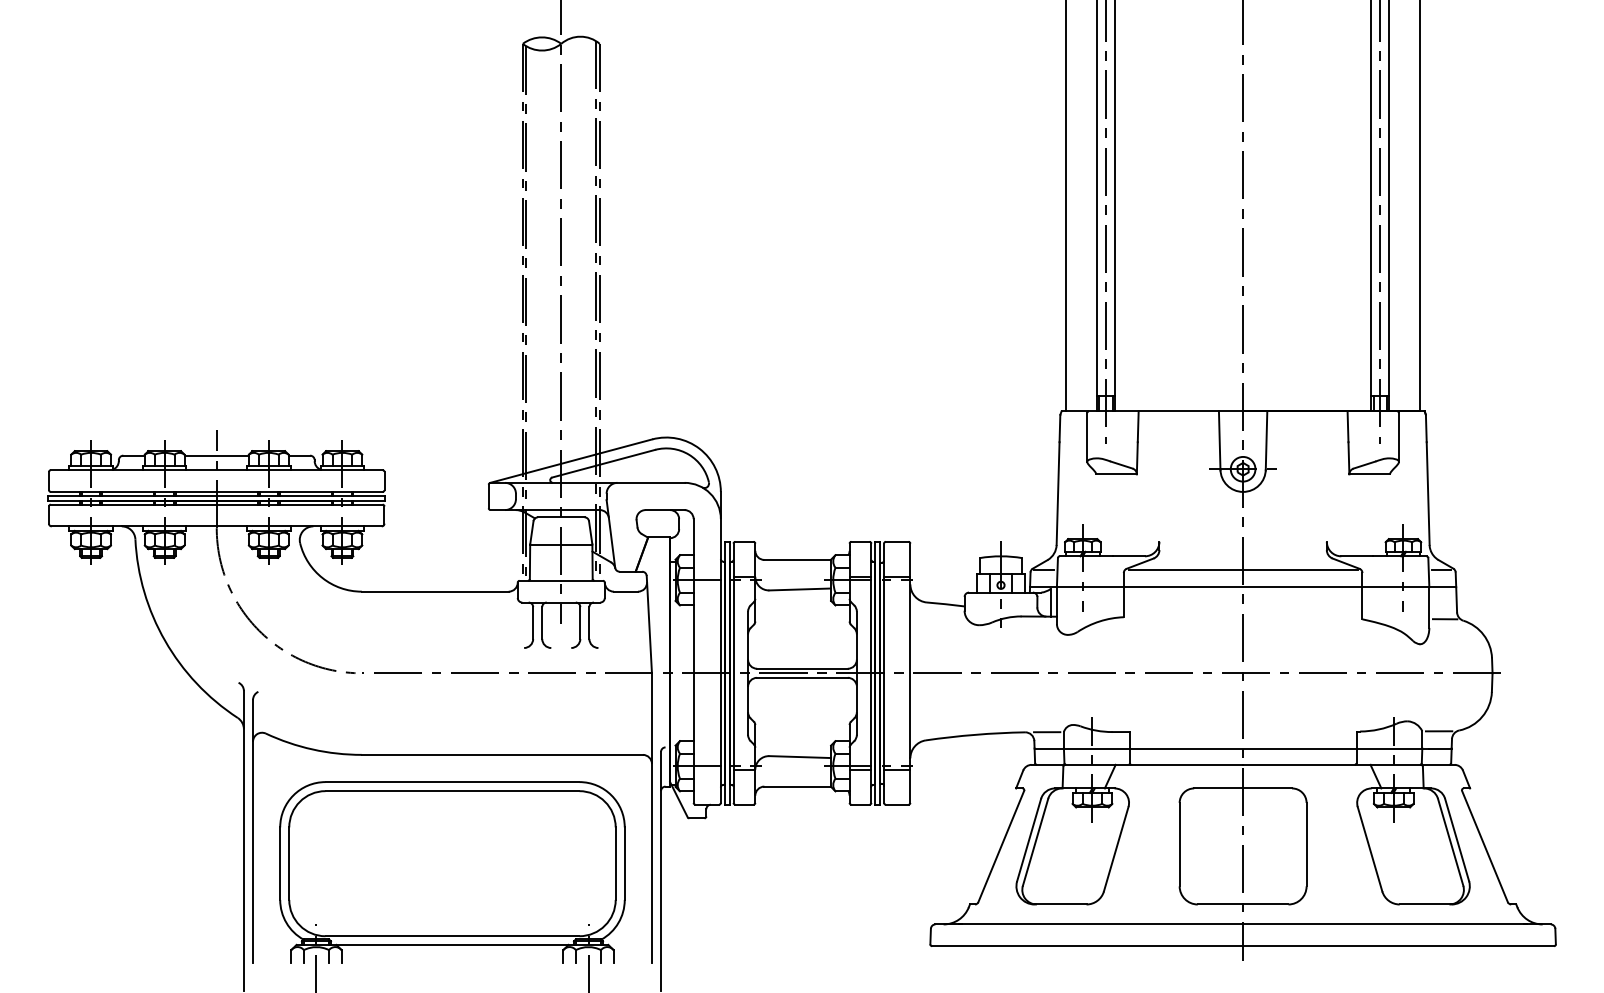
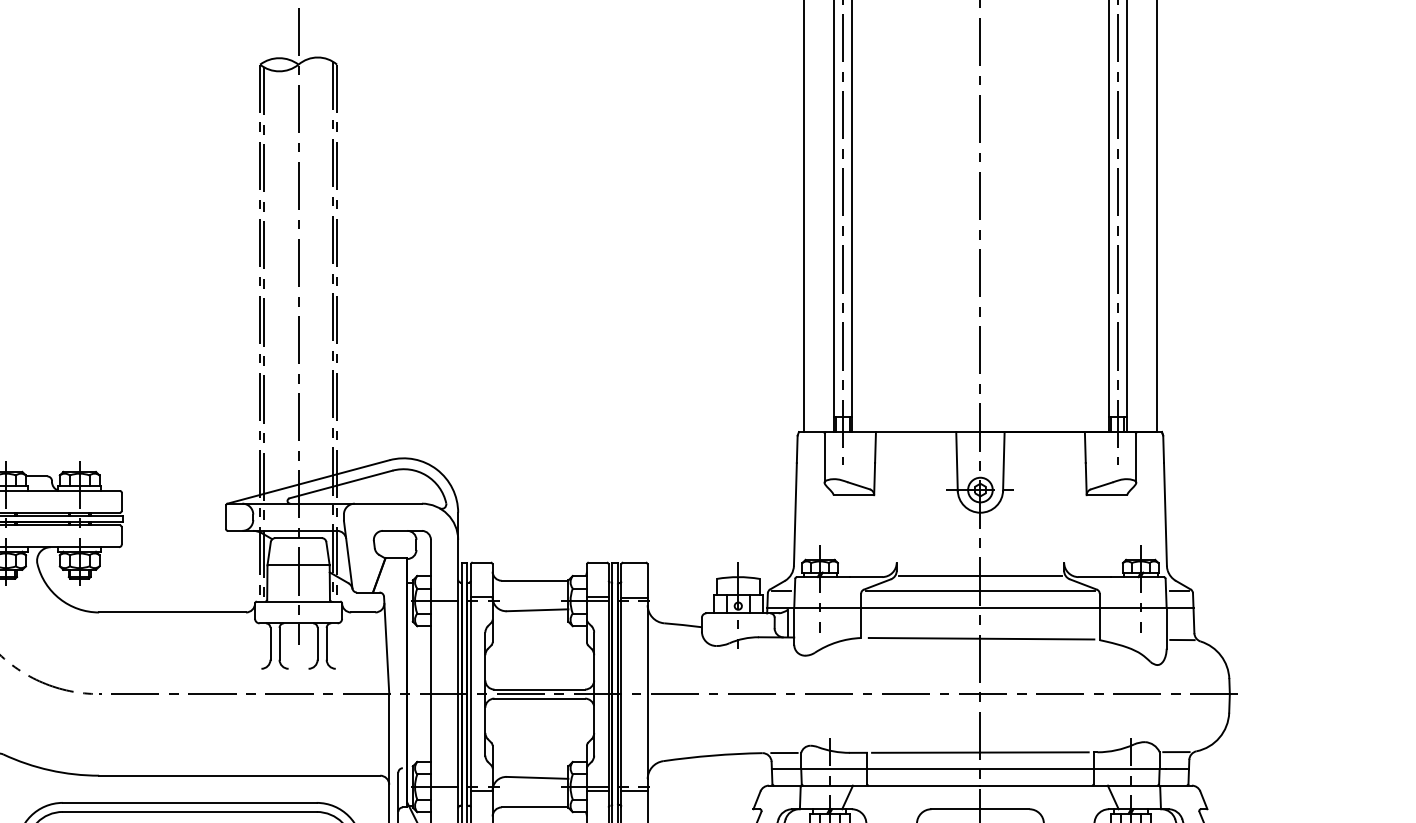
line: (1242, 555) -> (979, 576), added
line: (1244, 617) -> (981, 638), added
line: (1242, 731) -> (979, 752), added

